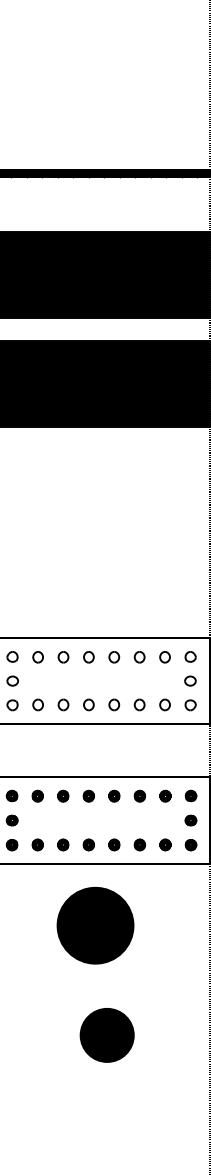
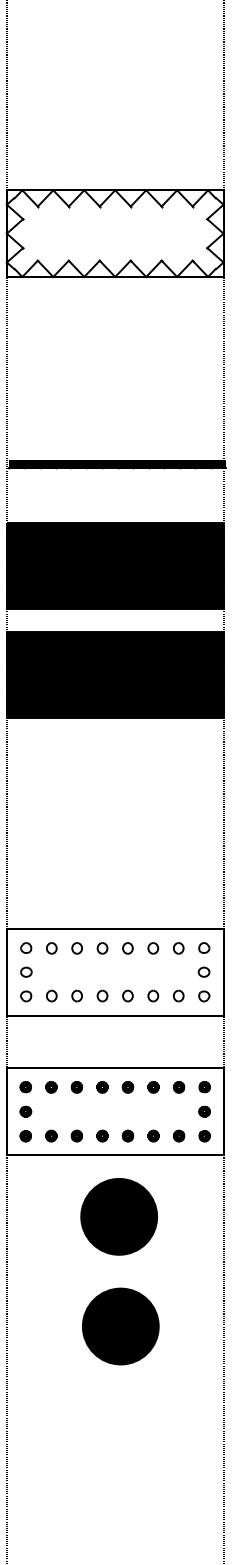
part: (94, 925) -> (118, 1216), moved
part: (106, 1035) -> (120, 1326), size x1.43

